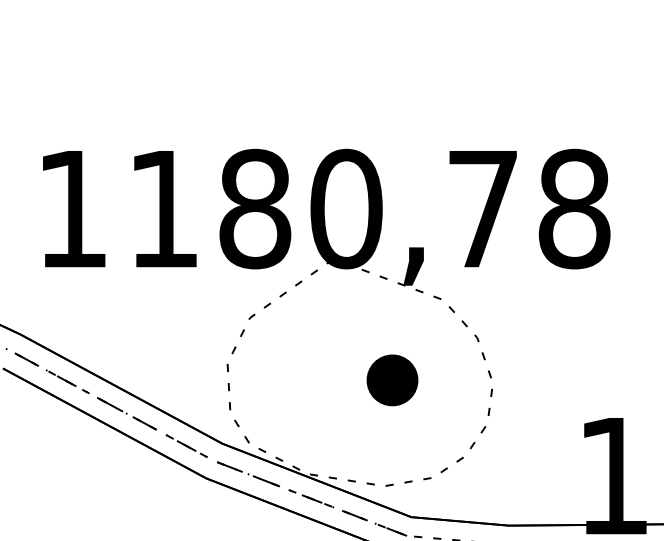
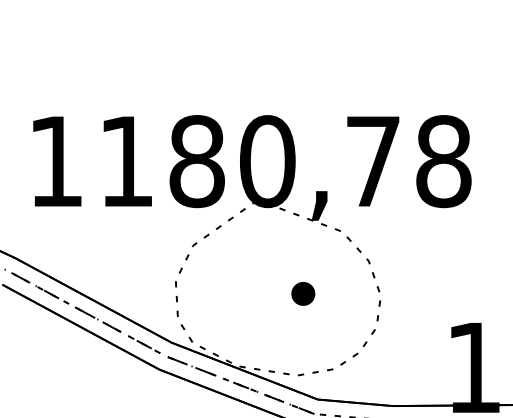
part: (392, 379) -> (303, 293), size x0.6

